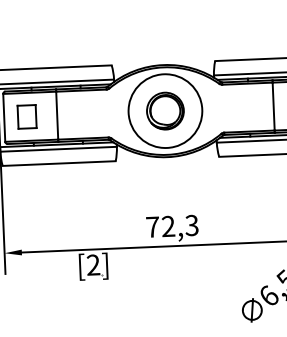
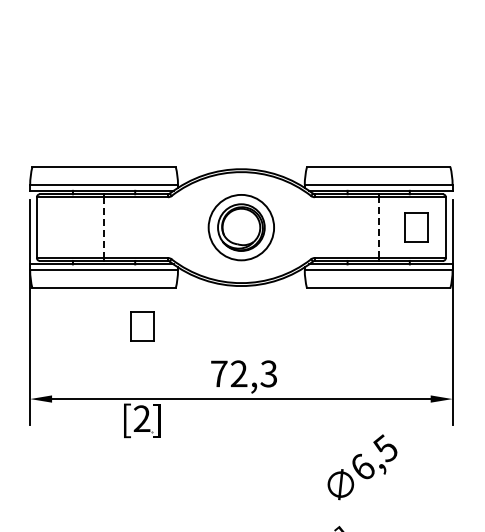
line: (273, 106) -> (378, 227), solid -> dashed
circle: (165, 111) -> (241, 227), size x0.7
part: (26, 116) -> (142, 326), moved
line: (57, 116) -> (104, 228), solid -> dashed

